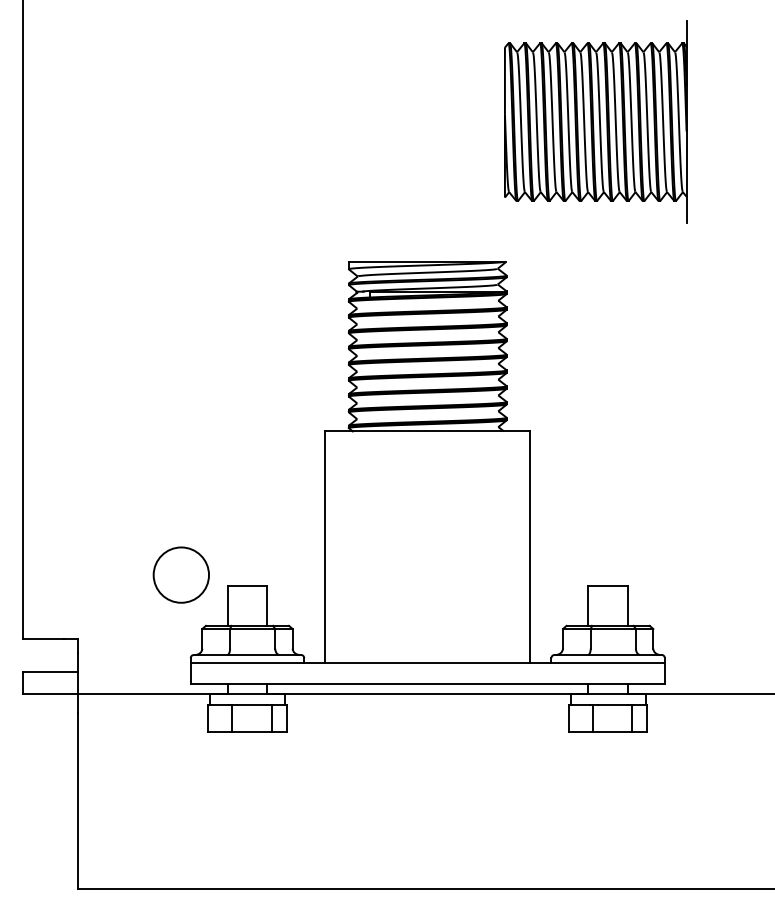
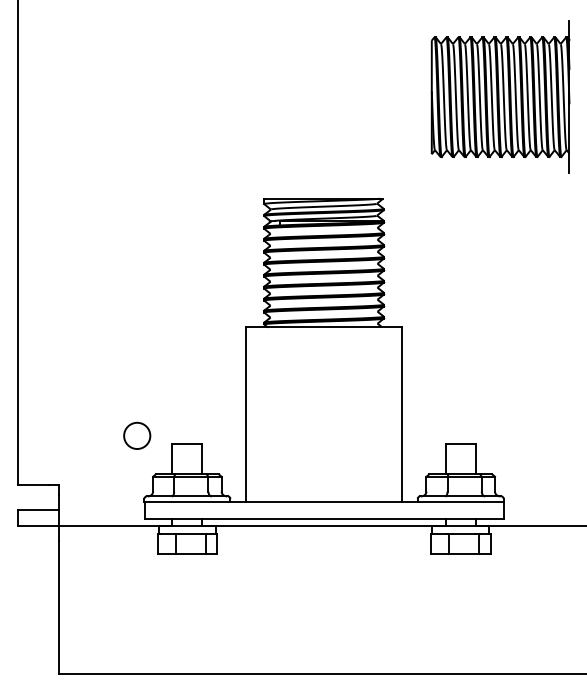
part: (595, 121) -> (500, 96), moved
circle: (181, 574) -> (137, 435), size x0.62

